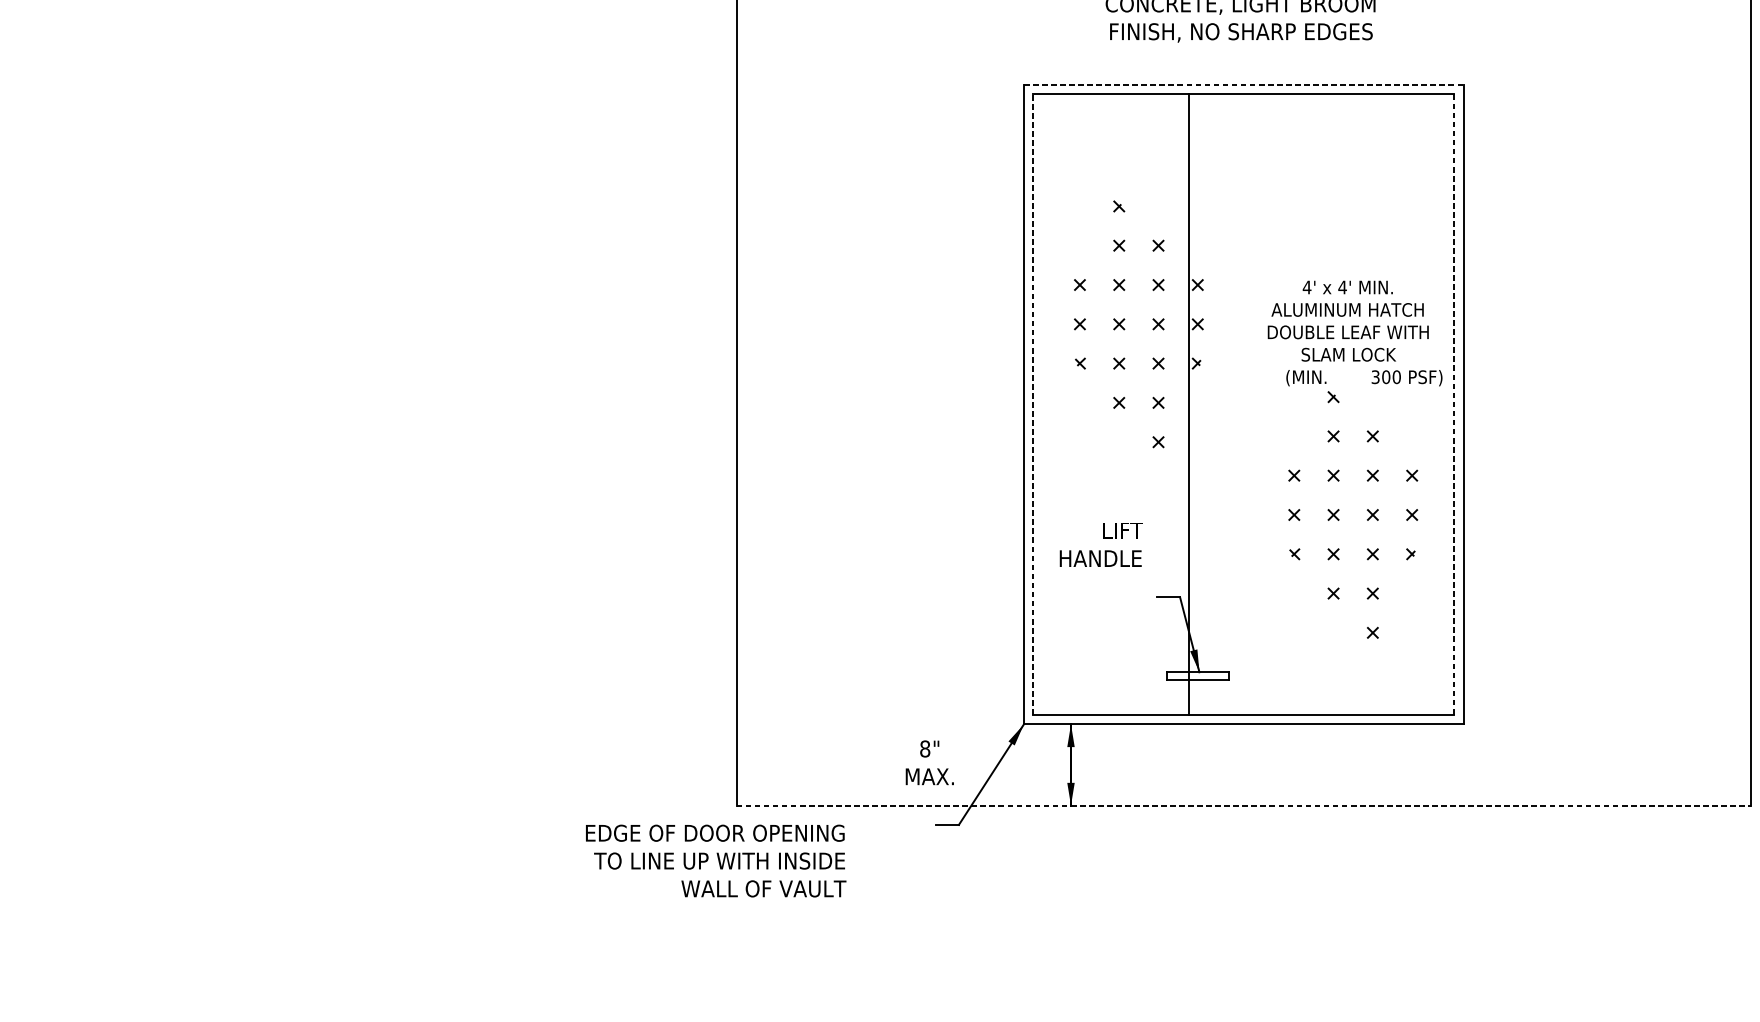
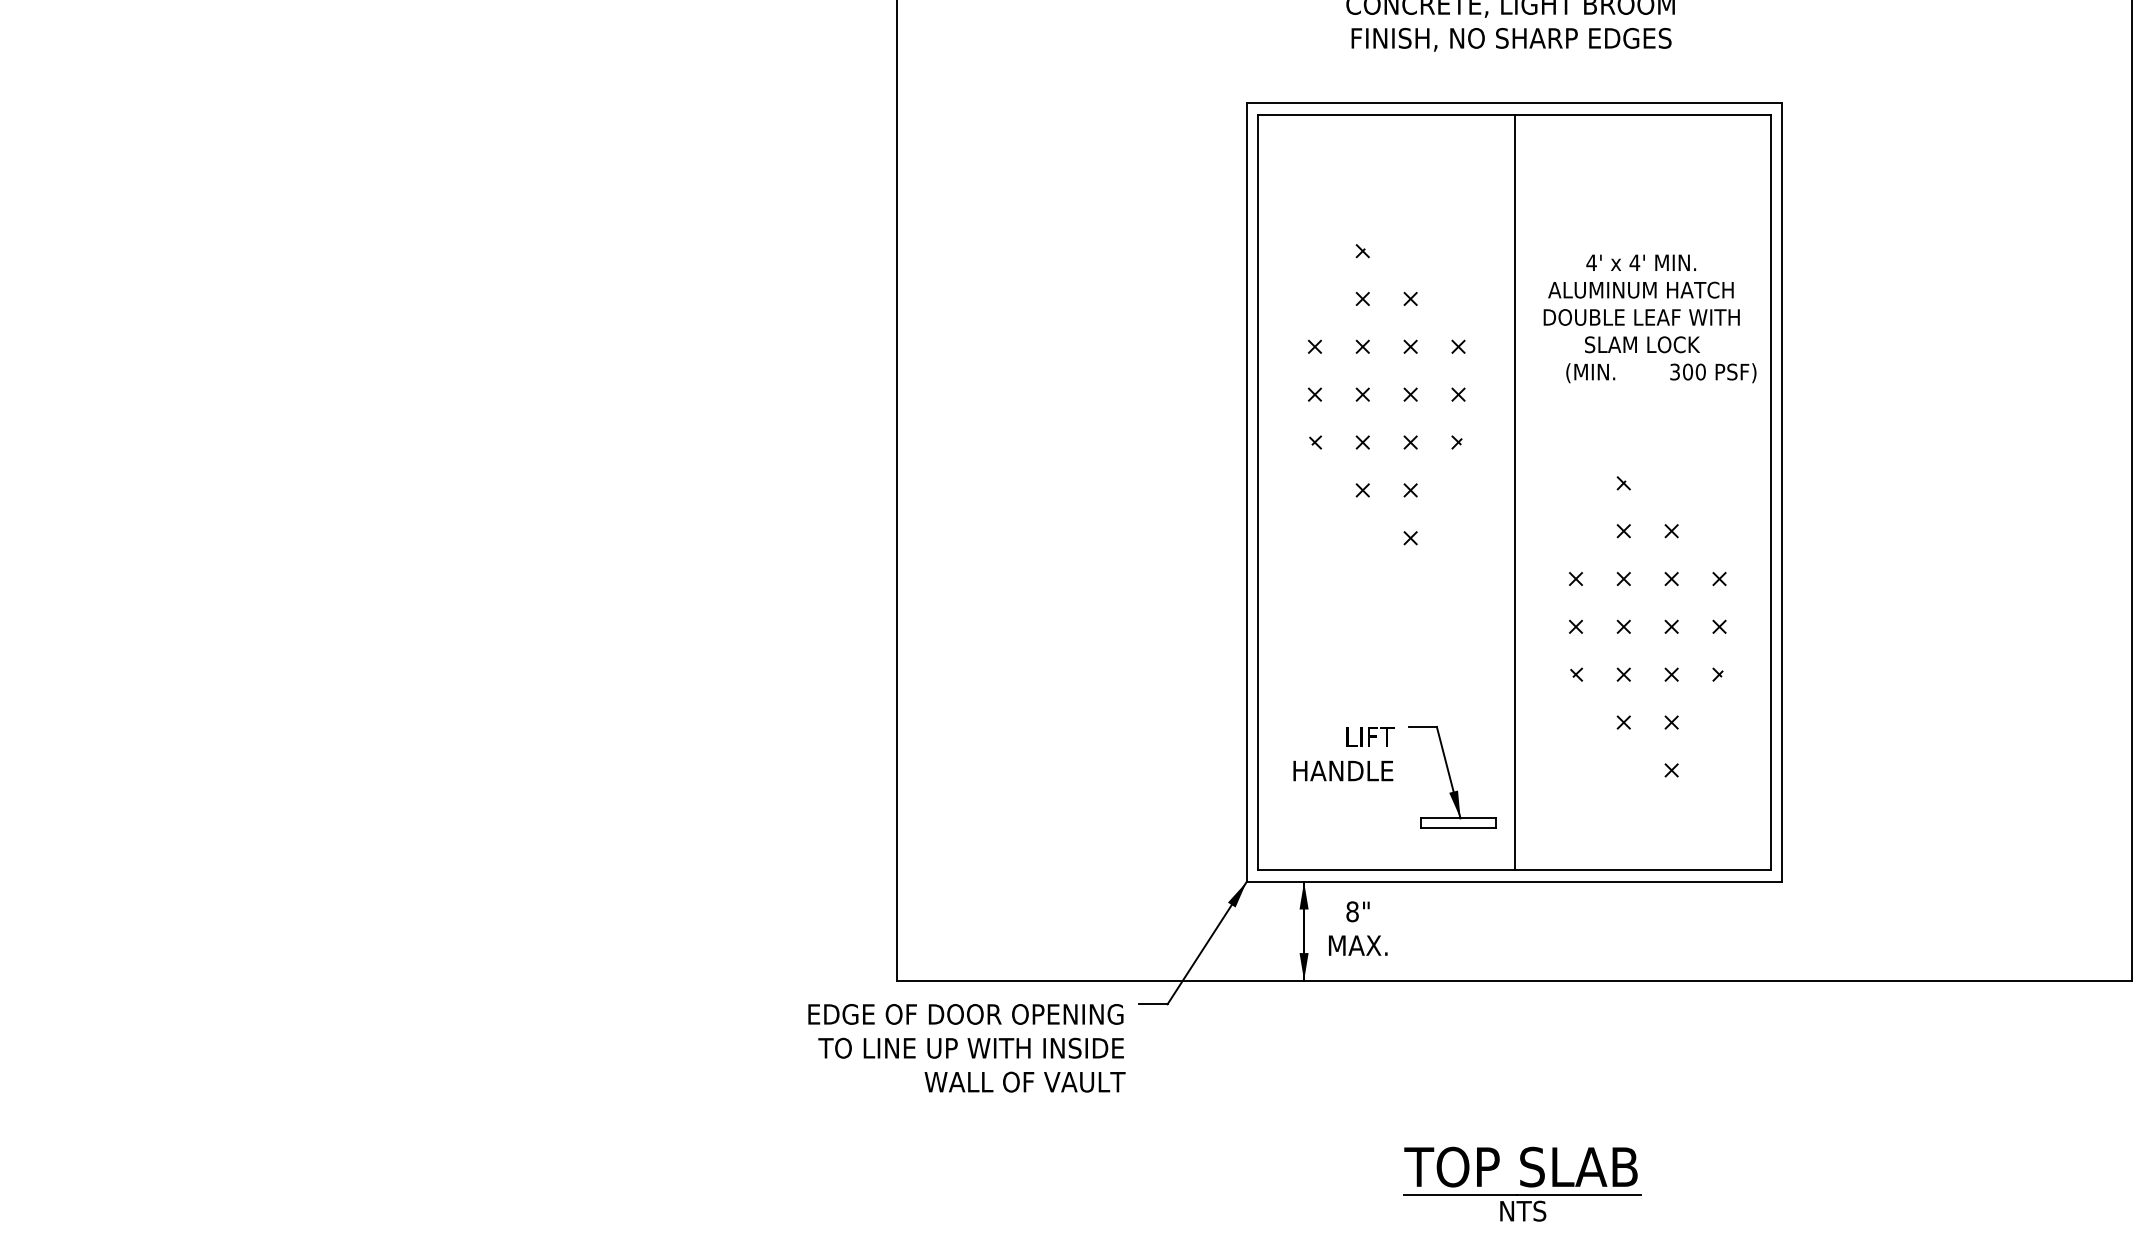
line: (1243, 85) -> (1514, 103), dashed -> solid
text: (1354, 333) -> (1649, 318), moved
line: (1033, 404) -> (1258, 492), dashed -> solid
line: (1188, 404) -> (1514, 492), moved
line: (1454, 404) -> (1770, 492), dashed -> solid
text: (1100, 545) -> (1343, 754), moved
text: (930, 762) -> (1358, 928), moved
line: (1243, 805) -> (1514, 980), dashed -> solid
text: (715, 861) -> (966, 1048), moved
part: (1250, 972) -> (1522, 1183), added

